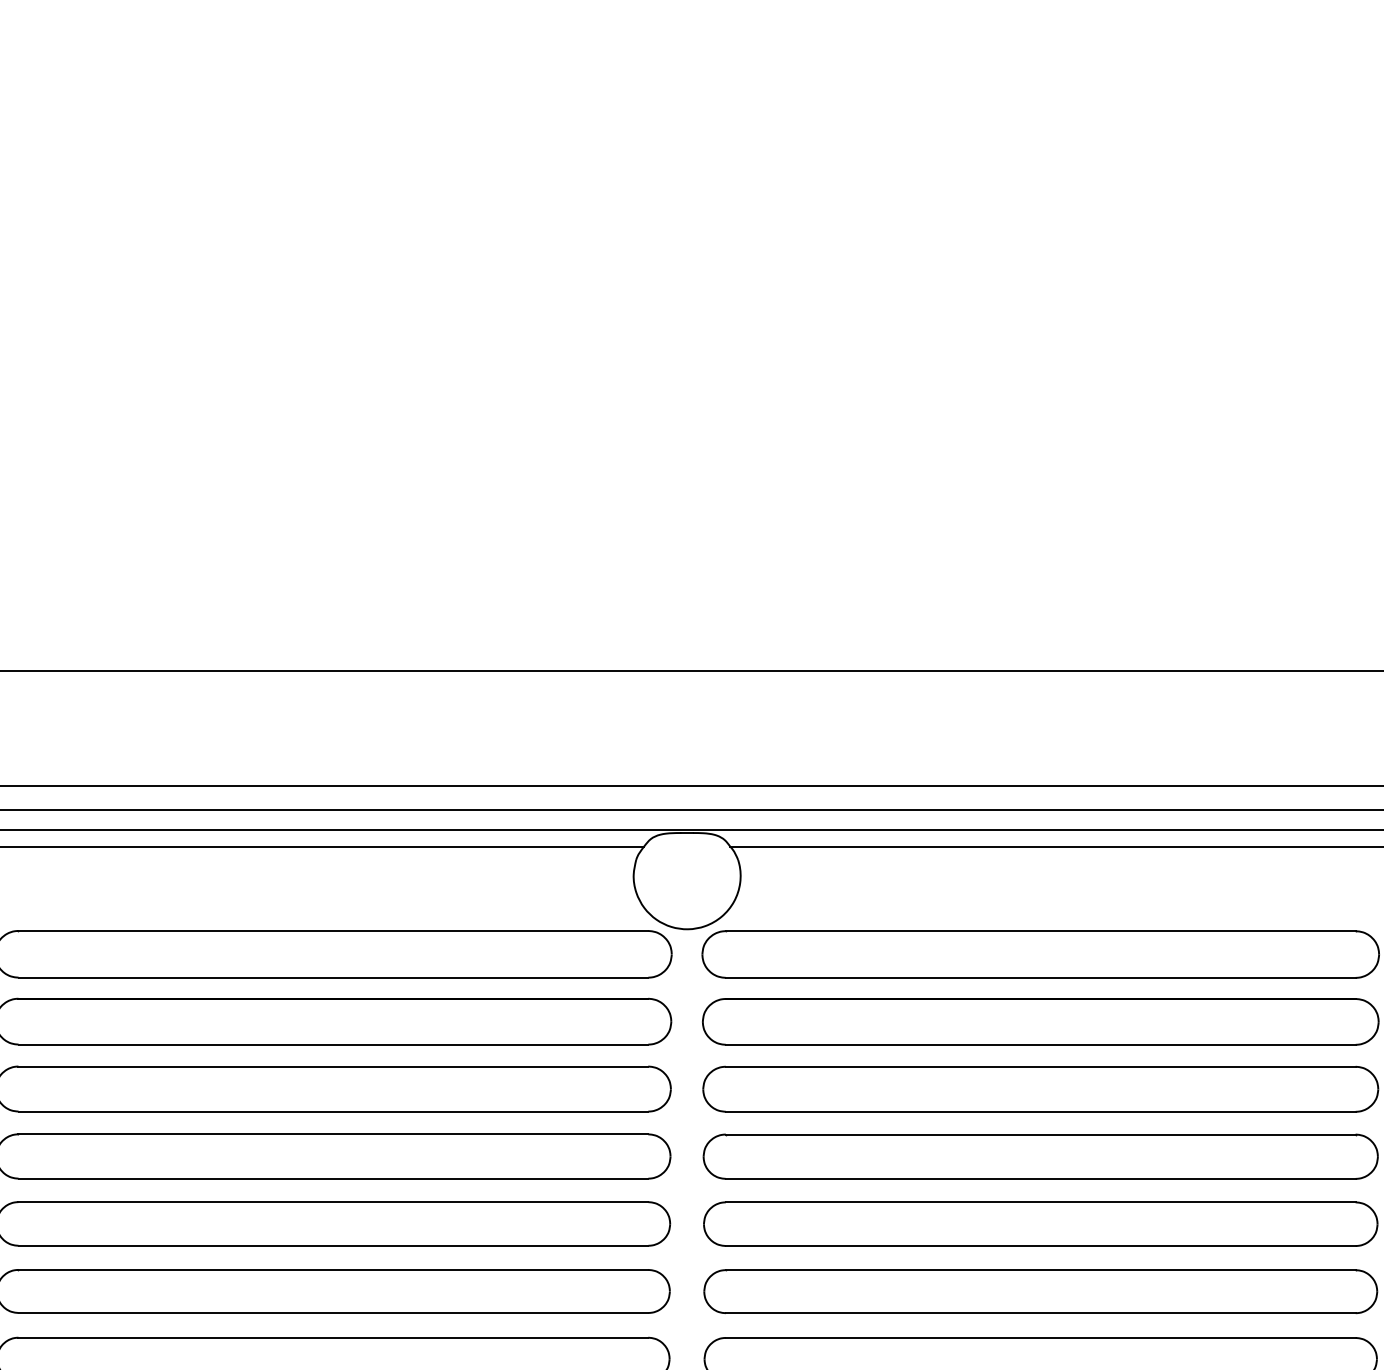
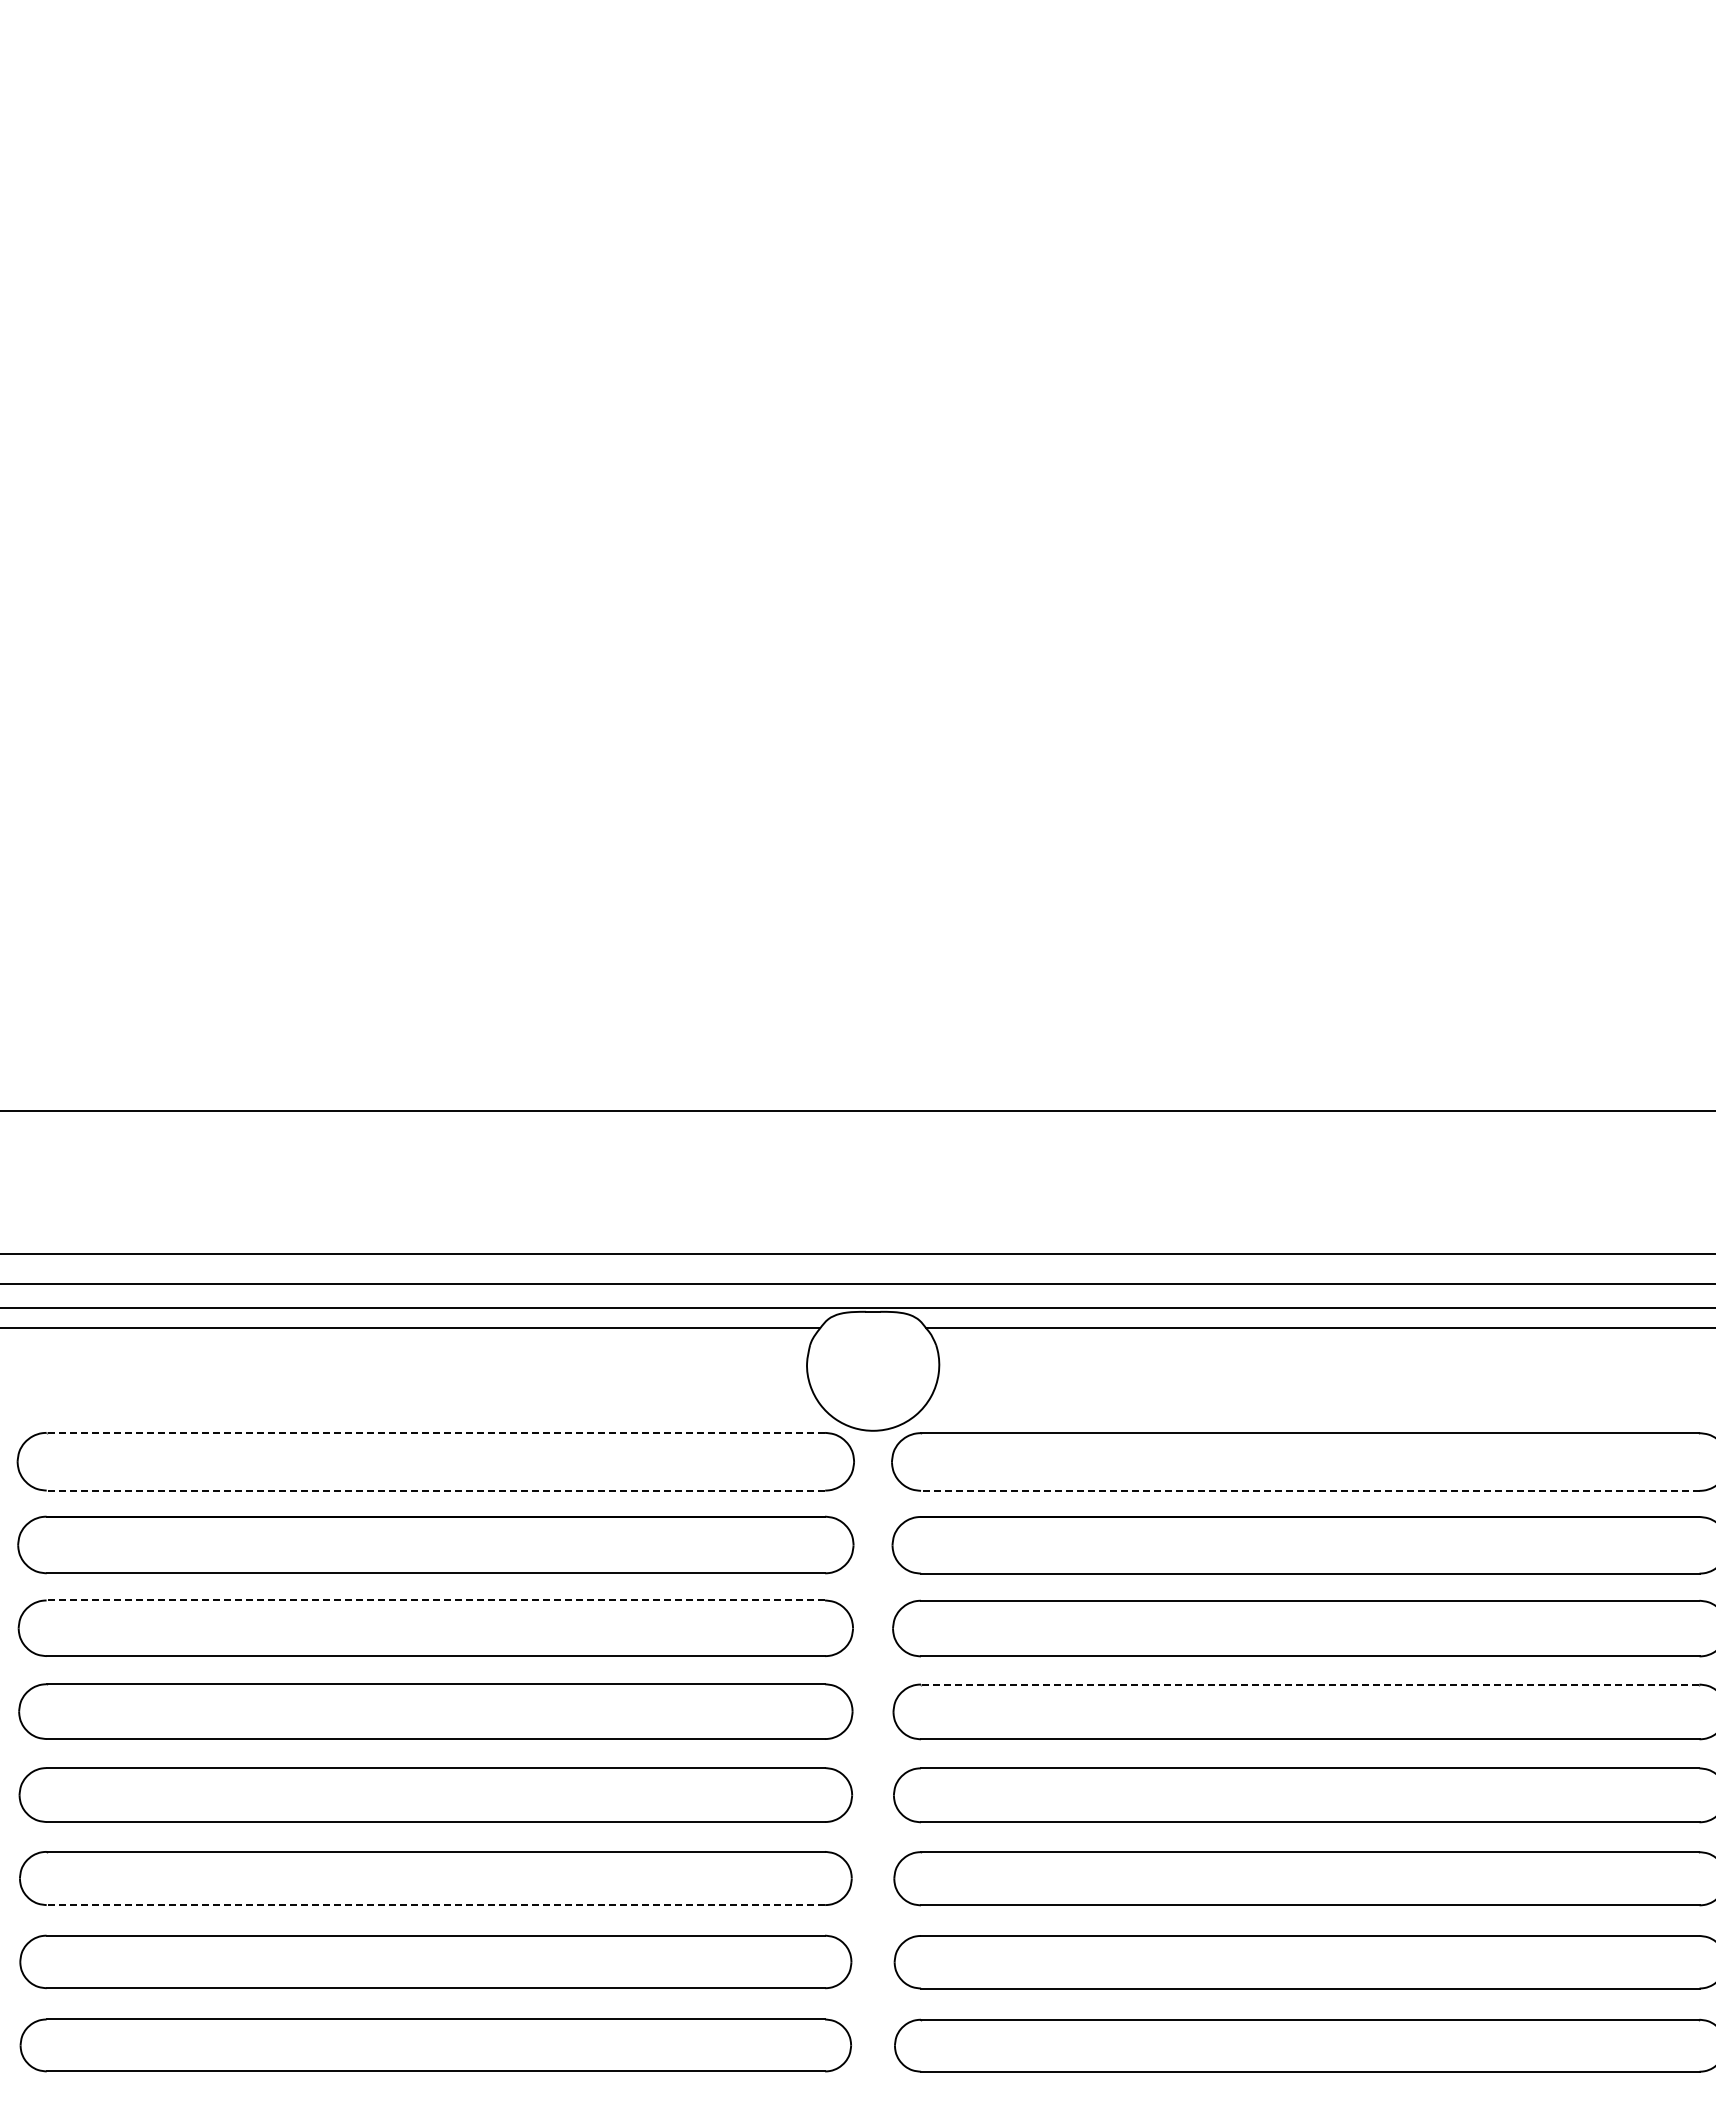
line: (333, 930) -> (435, 1432), solid -> dashed
line: (333, 977) -> (435, 1490), solid -> dashed
line: (1040, 977) -> (1309, 1490), solid -> dashed
line: (333, 1066) -> (435, 1600), solid -> dashed
line: (1040, 1134) -> (1309, 1684), solid -> dashed
line: (333, 1313) -> (435, 1905), solid -> dashed

